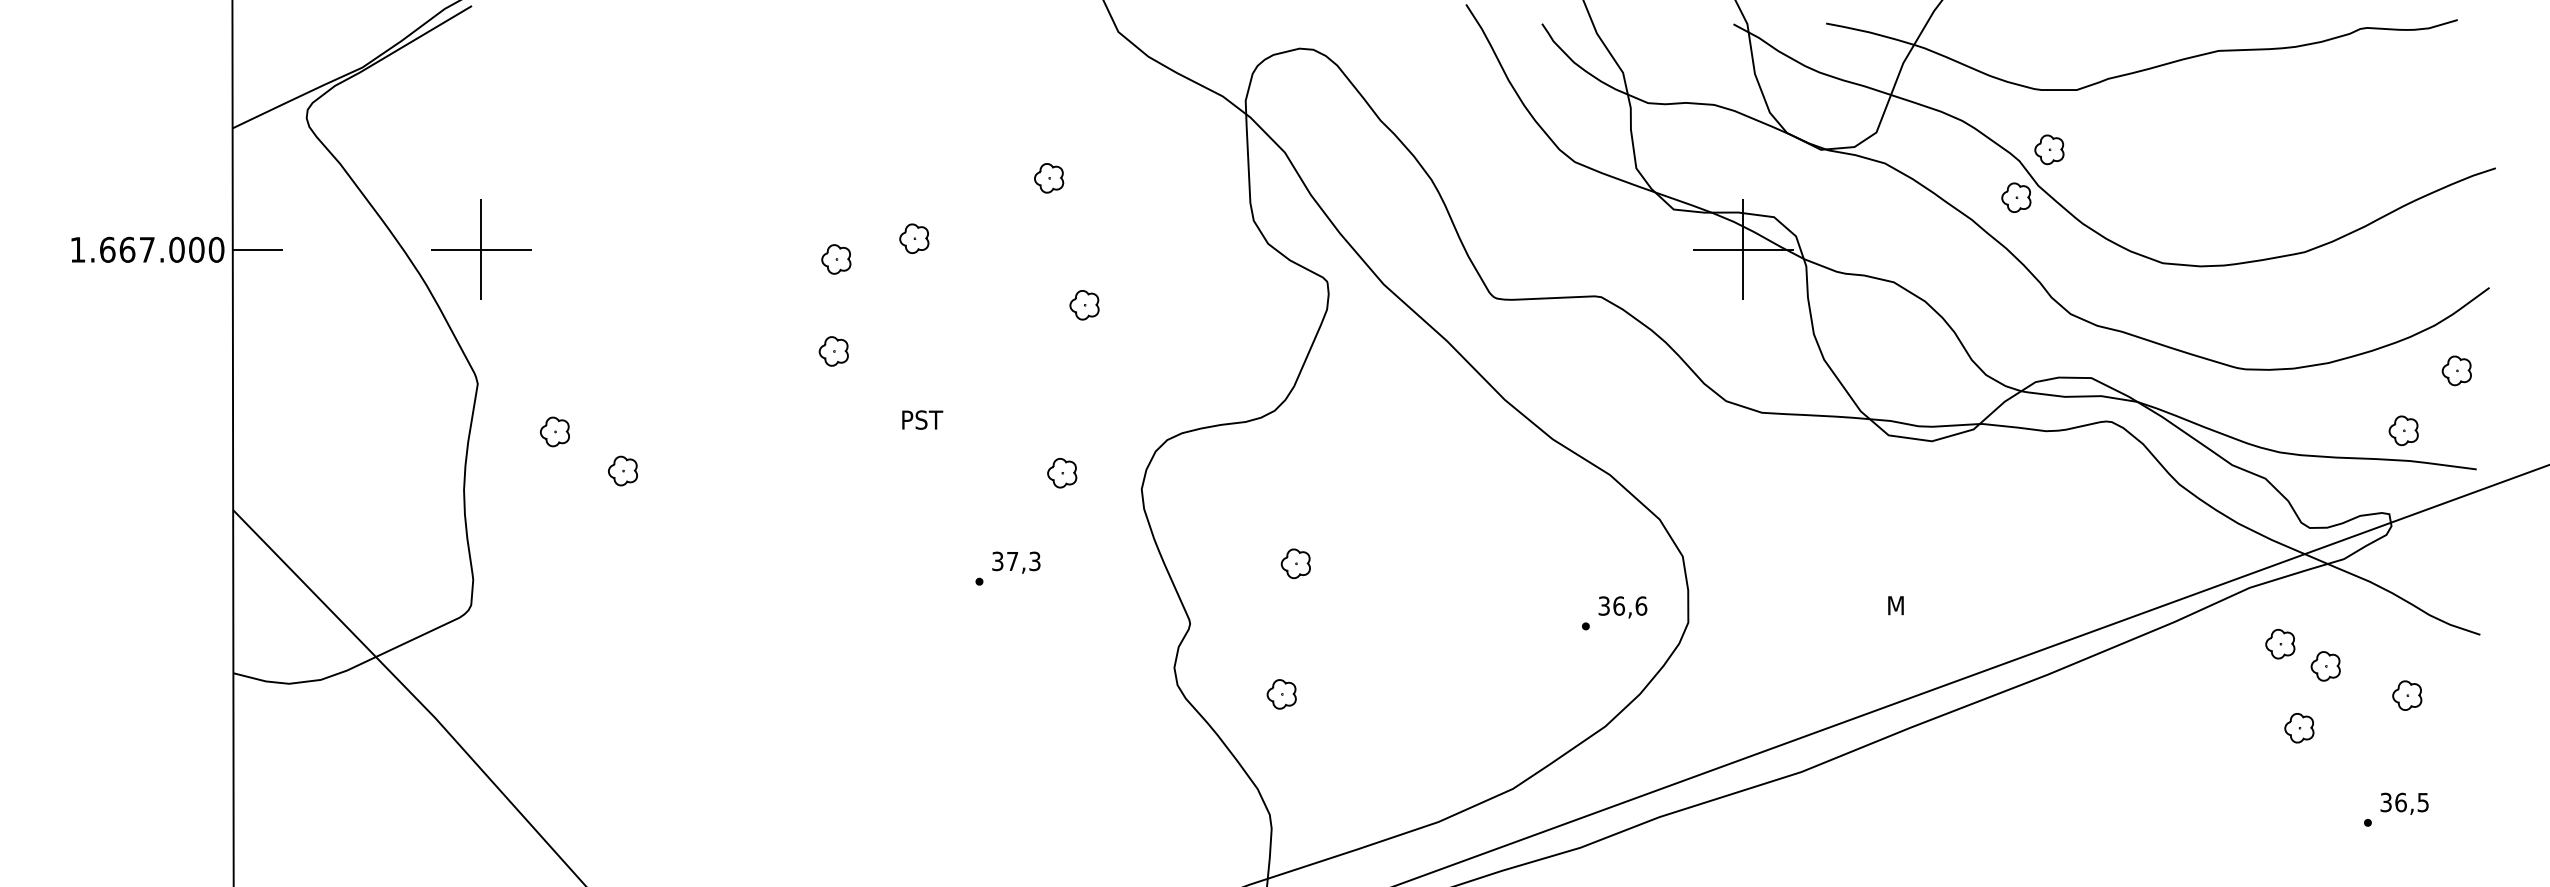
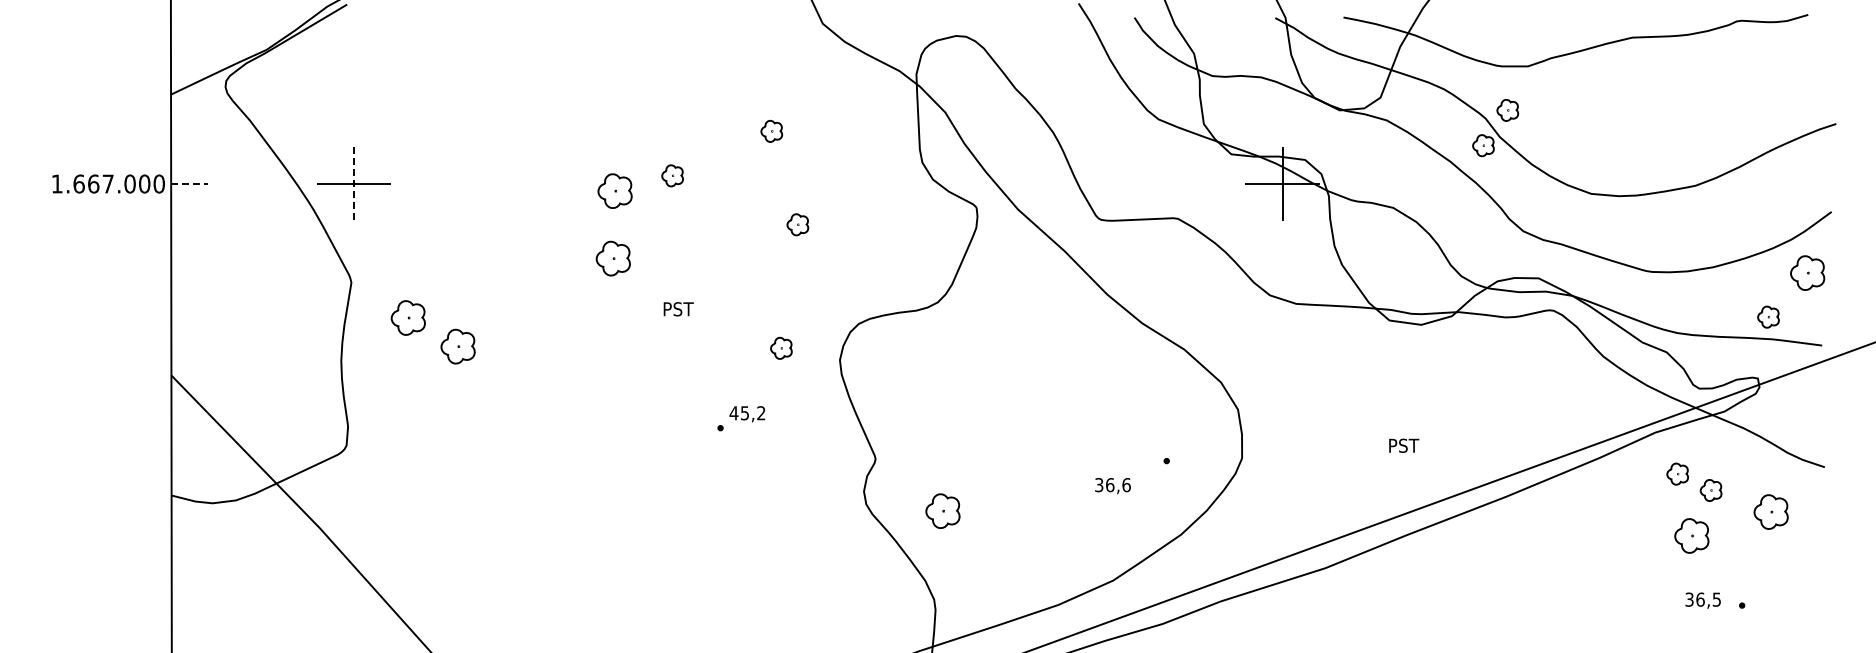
line: (257, 250) -> (189, 184), solid -> dashed
line: (481, 250) -> (354, 184), solid -> dashed
part: (836, 258) -> (615, 190), size x1.6
part: (833, 351) -> (613, 258), size x1.6
part: (2456, 370) -> (1807, 272), size x1.6
part: (553, 431) -> (407, 317), size x1.6
part: (623, 470) -> (458, 346), size x1.6
text: (1016, 561) -> (747, 413), 37,3 -> 45,2
part: (1296, 563) -> (953, 414), removed
text: (1909, 605) -> (1404, 445), M -> PST
text: (1622, 607) -> (1112, 486), moved
part: (1281, 693) -> (942, 510), size x1.6
part: (2406, 694) -> (1770, 511), size x1.6
part: (2299, 727) -> (1691, 535), size x1.6
text: (2403, 803) -> (1702, 600), moved

